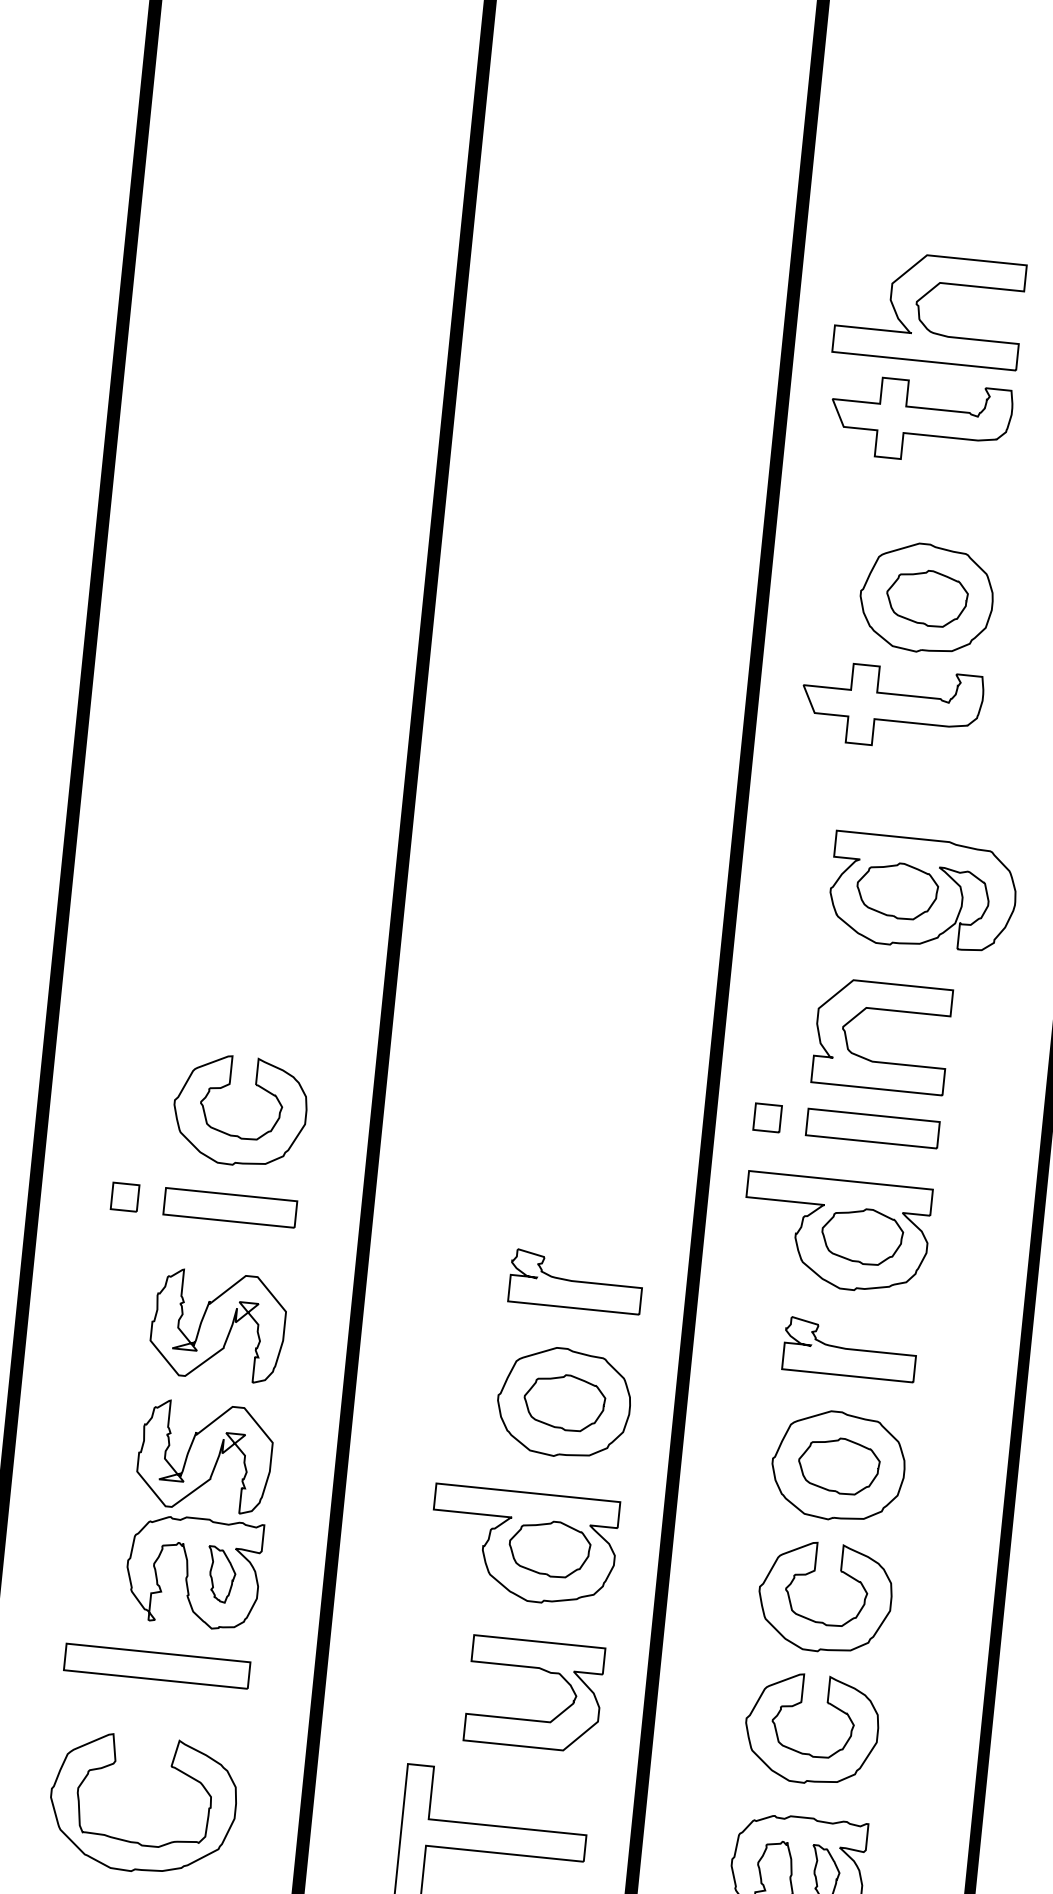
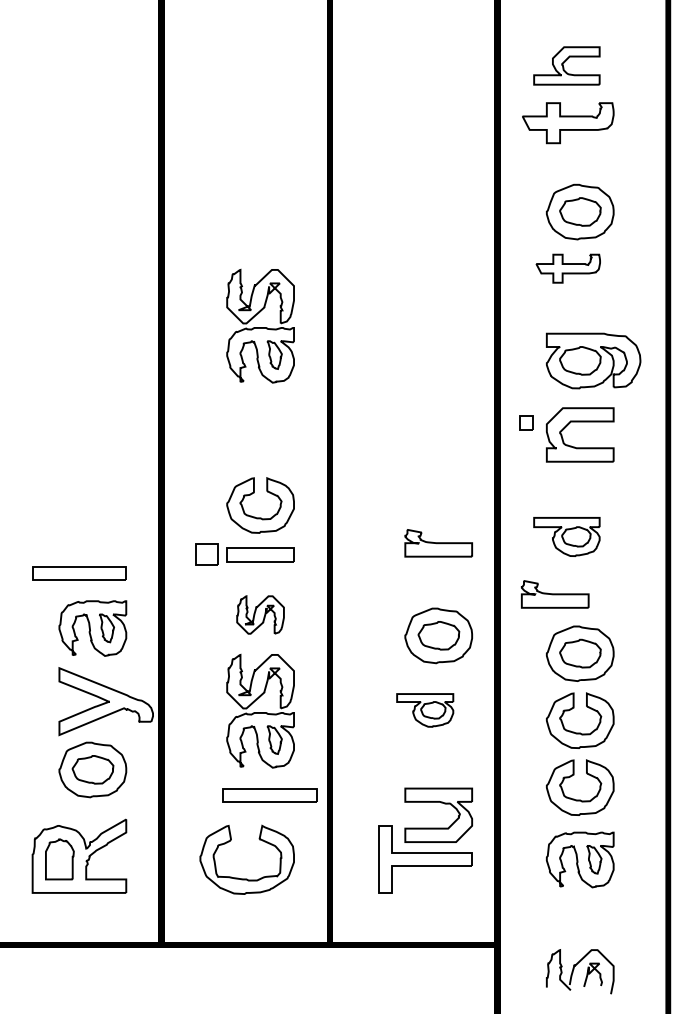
part: (928, 307) -> (566, 65), size x0.7
part: (892, 706) -> (568, 268), size x0.7
part: (275, 757) -> (260, 325), added
part: (767, 1116) -> (526, 422), moved
part: (873, 1127) -> (580, 481), removed
part: (124, 1196) -> (206, 554), size x1.6
part: (834, 1232) -> (566, 536), size x0.7
part: (575, 1282) -> (438, 543), moved
part: (218, 1325) -> (260, 614), size x0.7
part: (850, 1349) -> (555, 594), moved
part: (521, 1546) -> (424, 710), size x0.6
part: (155, 1666) -> (269, 795), moved
part: (542, 1671) -> (441, 803), moved

